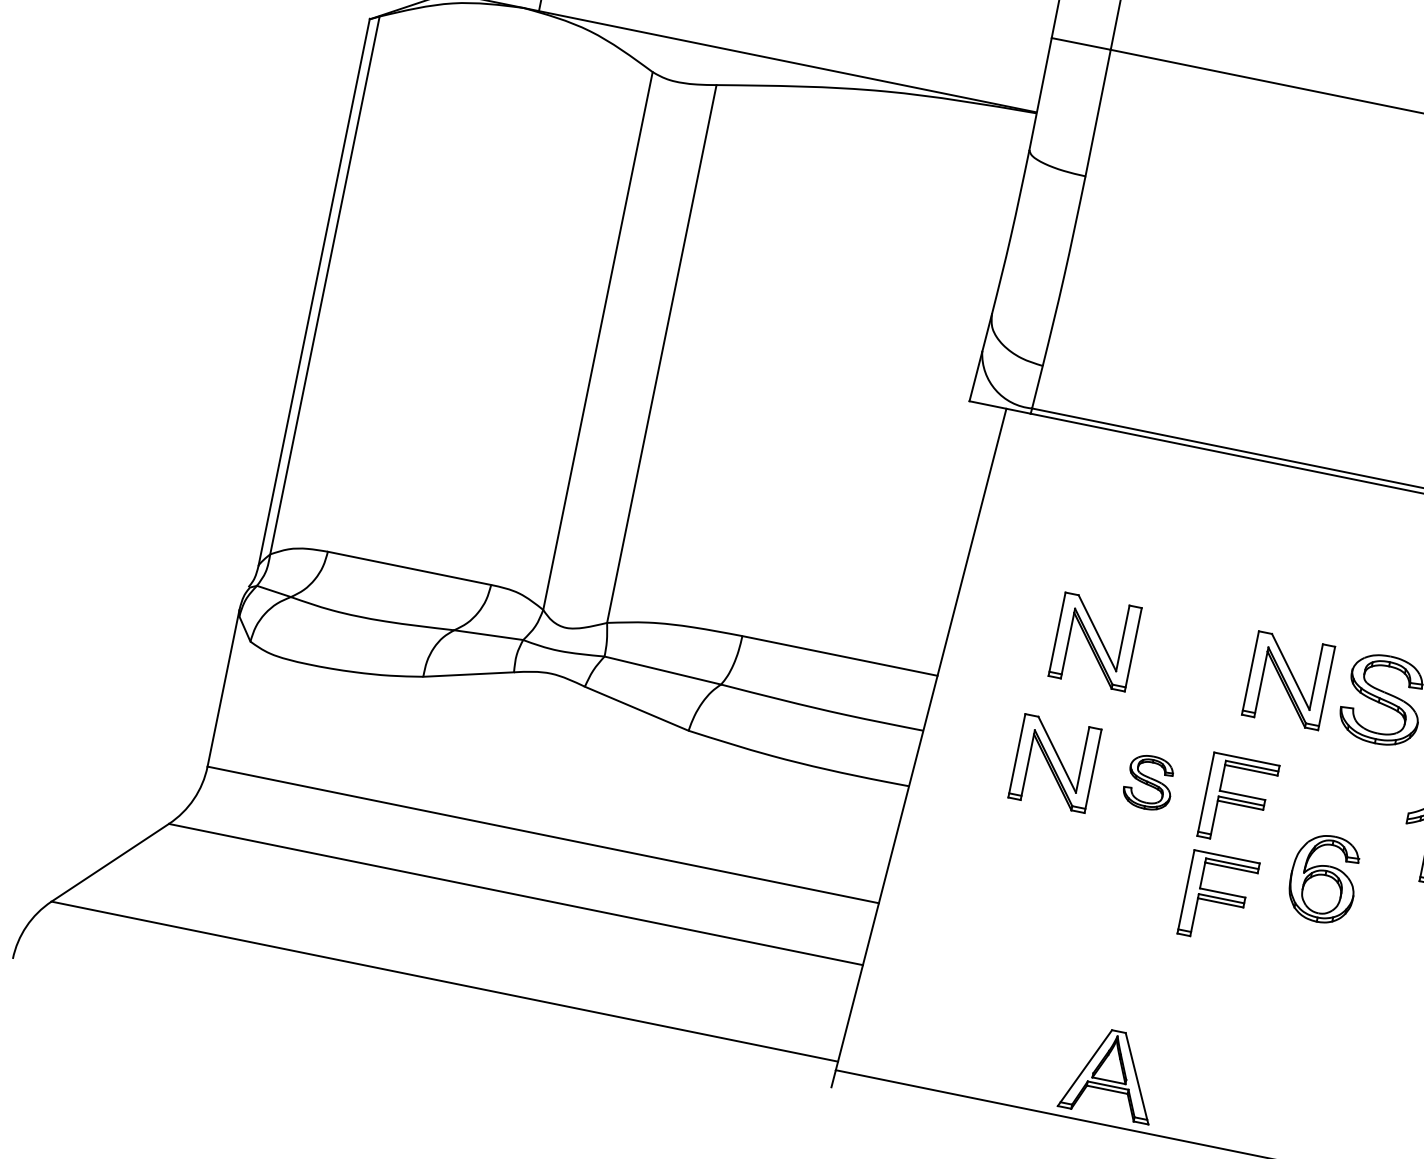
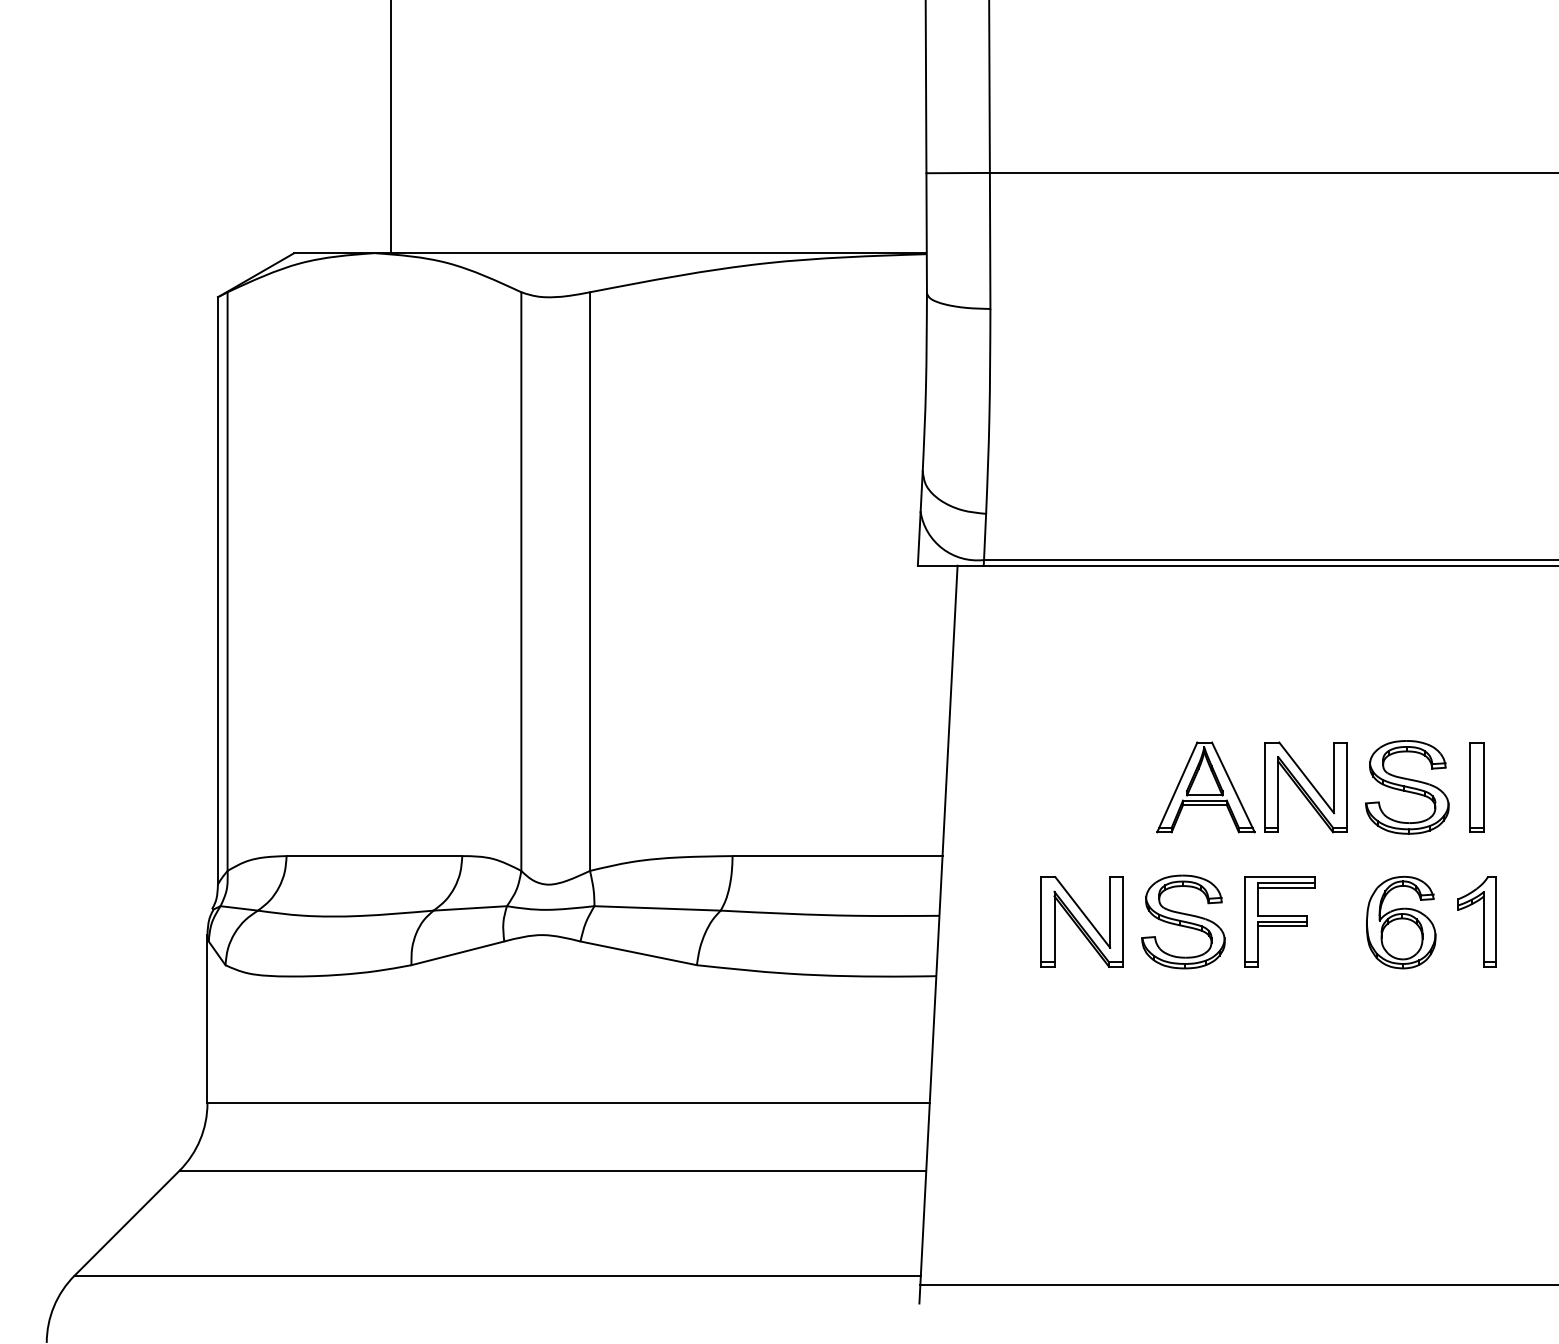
part: (1094, 641) -> (1097, 787), removed
part: (1149, 782) -> (1183, 921), size x1.67
part: (1324, 878) -> (1401, 922), moved
part: (1218, 897) -> (1279, 1026), removed
part: (1111, 1073) -> (1205, 787), moved

